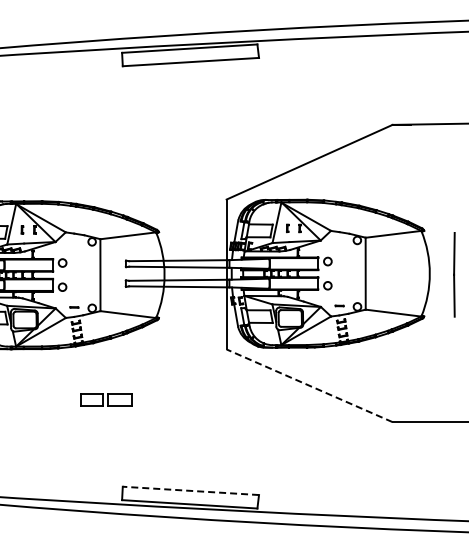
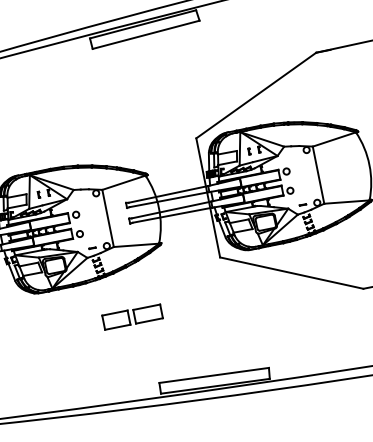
line: (309, 385) -> (291, 272), dashed -> solid
part: (106, 399) -> (132, 316), size x1.43
line: (190, 490) -> (213, 375), dashed -> solid

